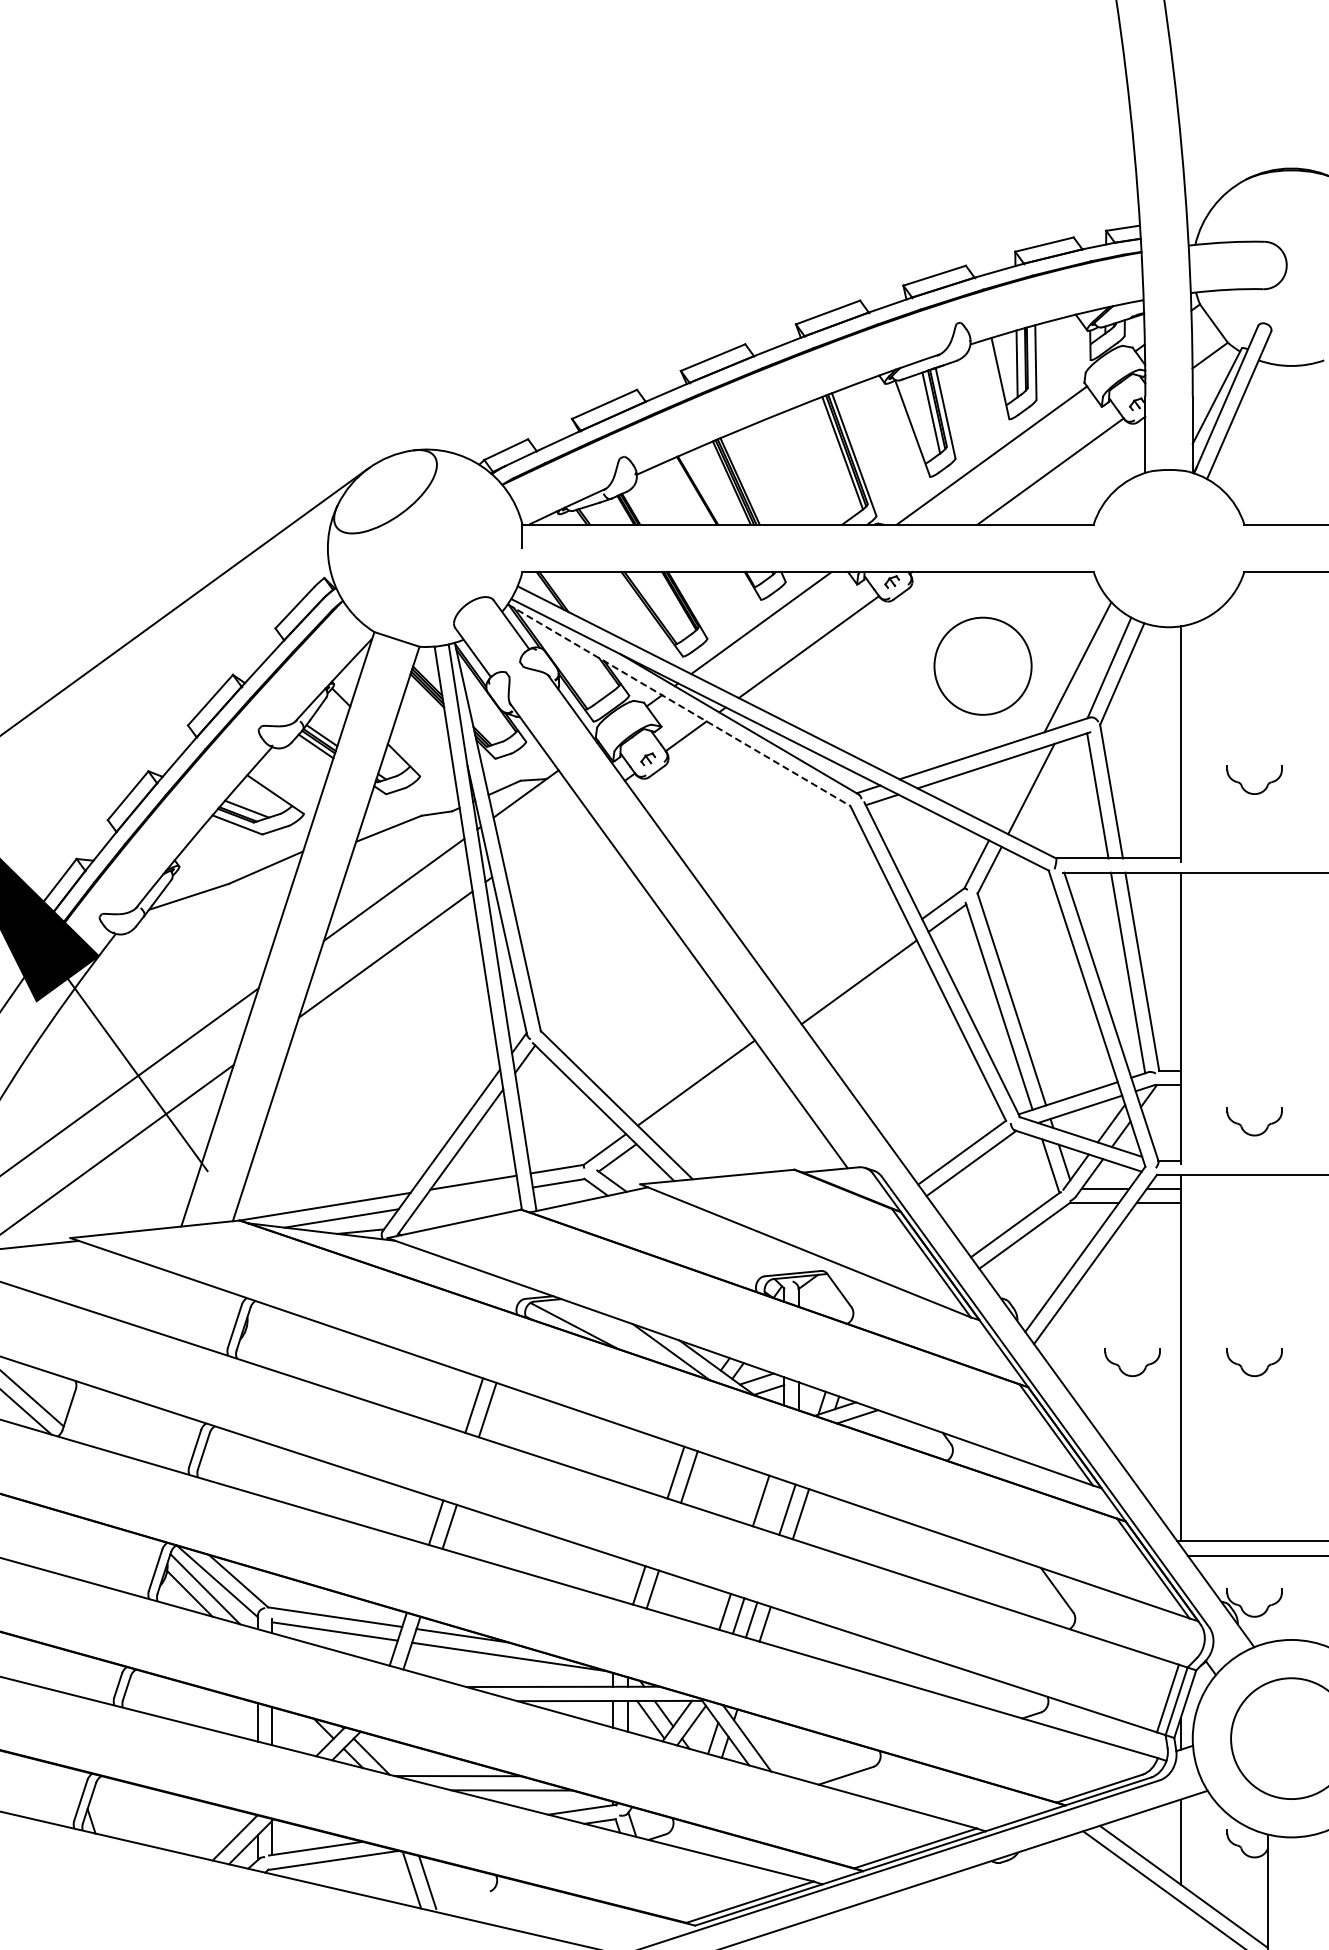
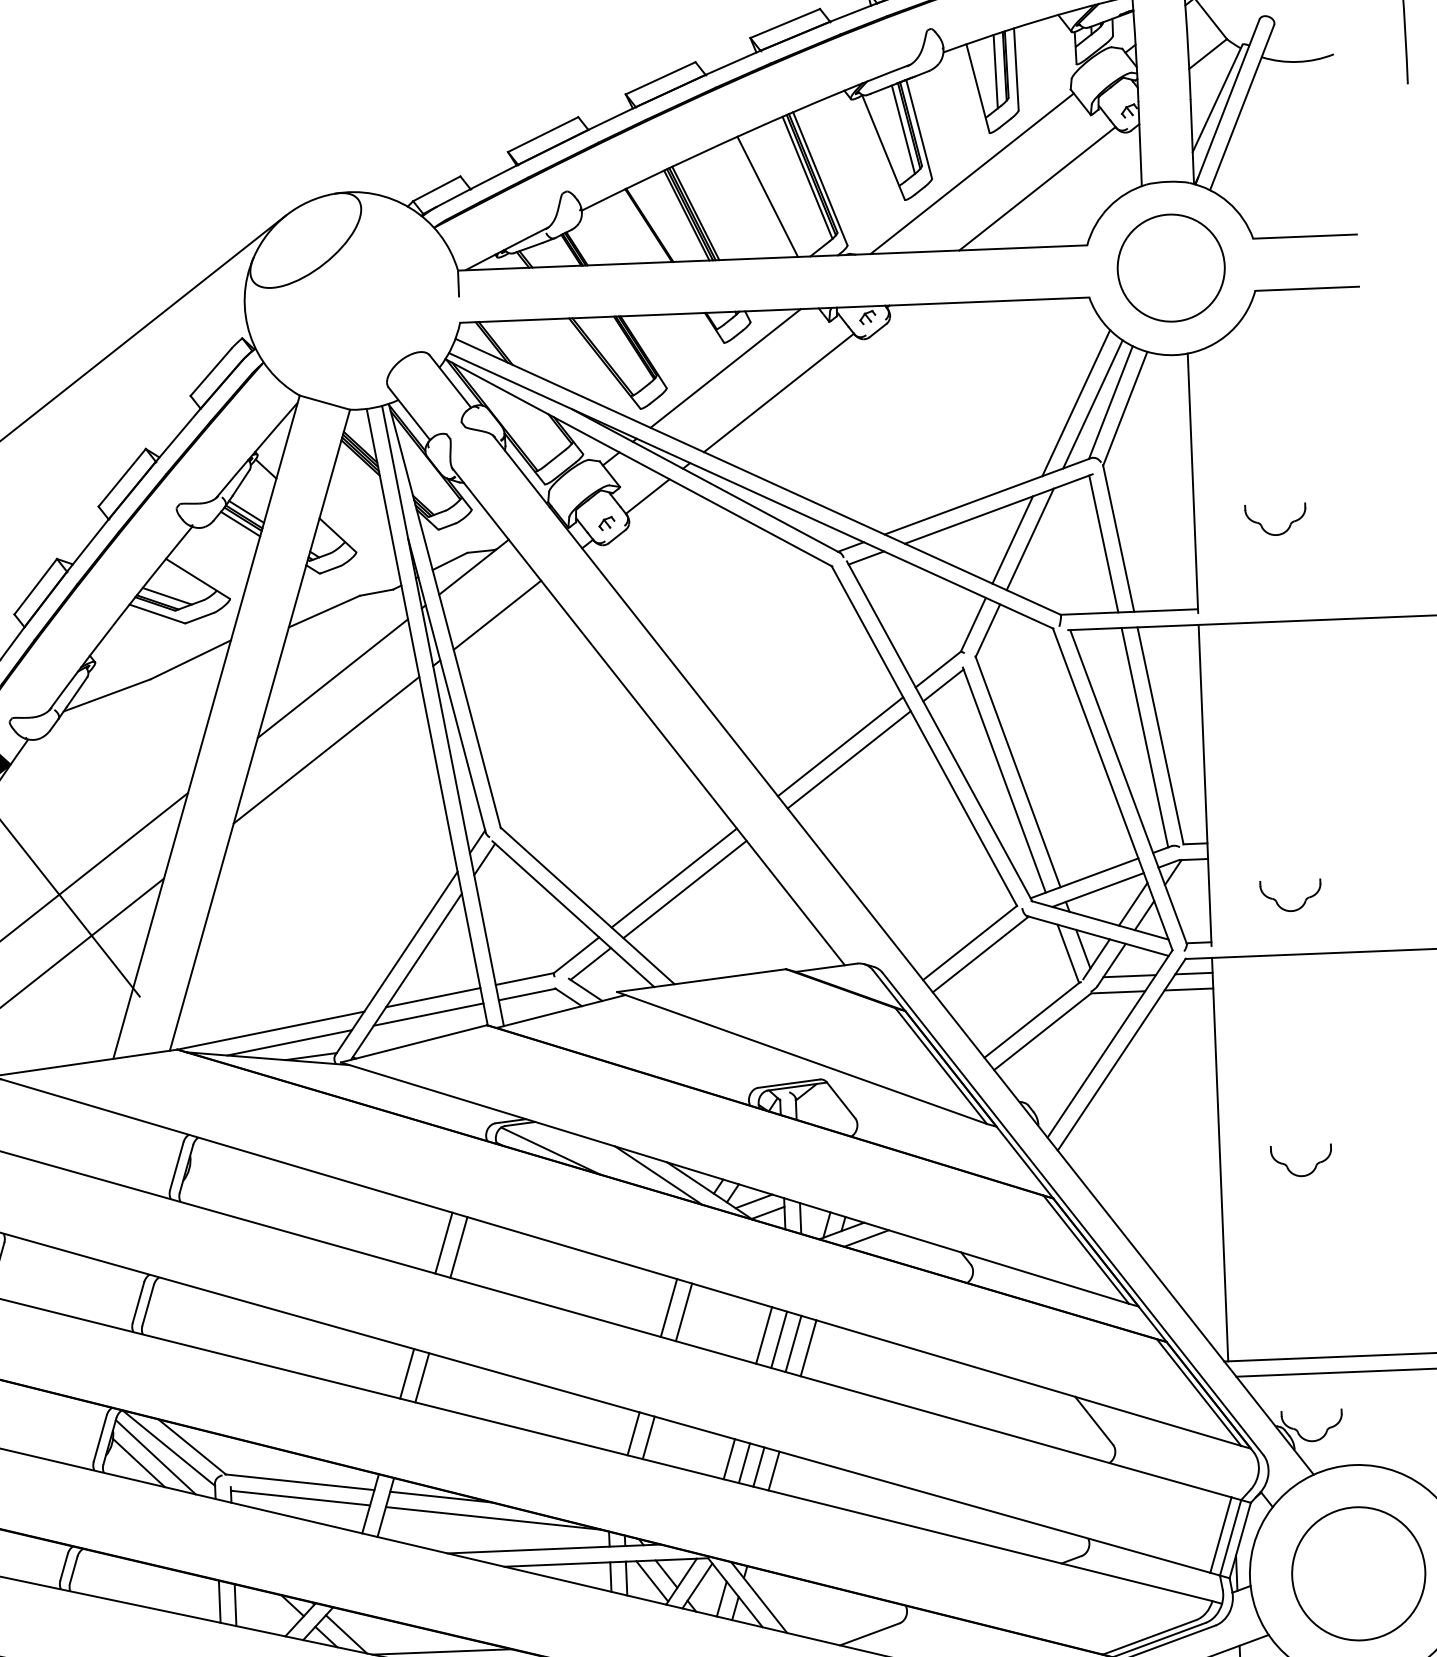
line: (805, 468) -> (767, 196), added
circle: (982, 665) -> (1170, 267), moved
line: (1092, 668) -> (1092, 403), added
line: (679, 705) -> (639, 462), dashed -> solid
line: (1015, 788) -> (1012, 539), added
line: (545, 838) -> (497, 615), added
line: (851, 969) -> (840, 746), added
line: (705, 1093) -> (684, 889), added
line: (468, 1197) -> (428, 1014), added
part: (1129, 1374) -> (1164, 1179), removed
line: (774, 1505) -> (779, 1339), added

